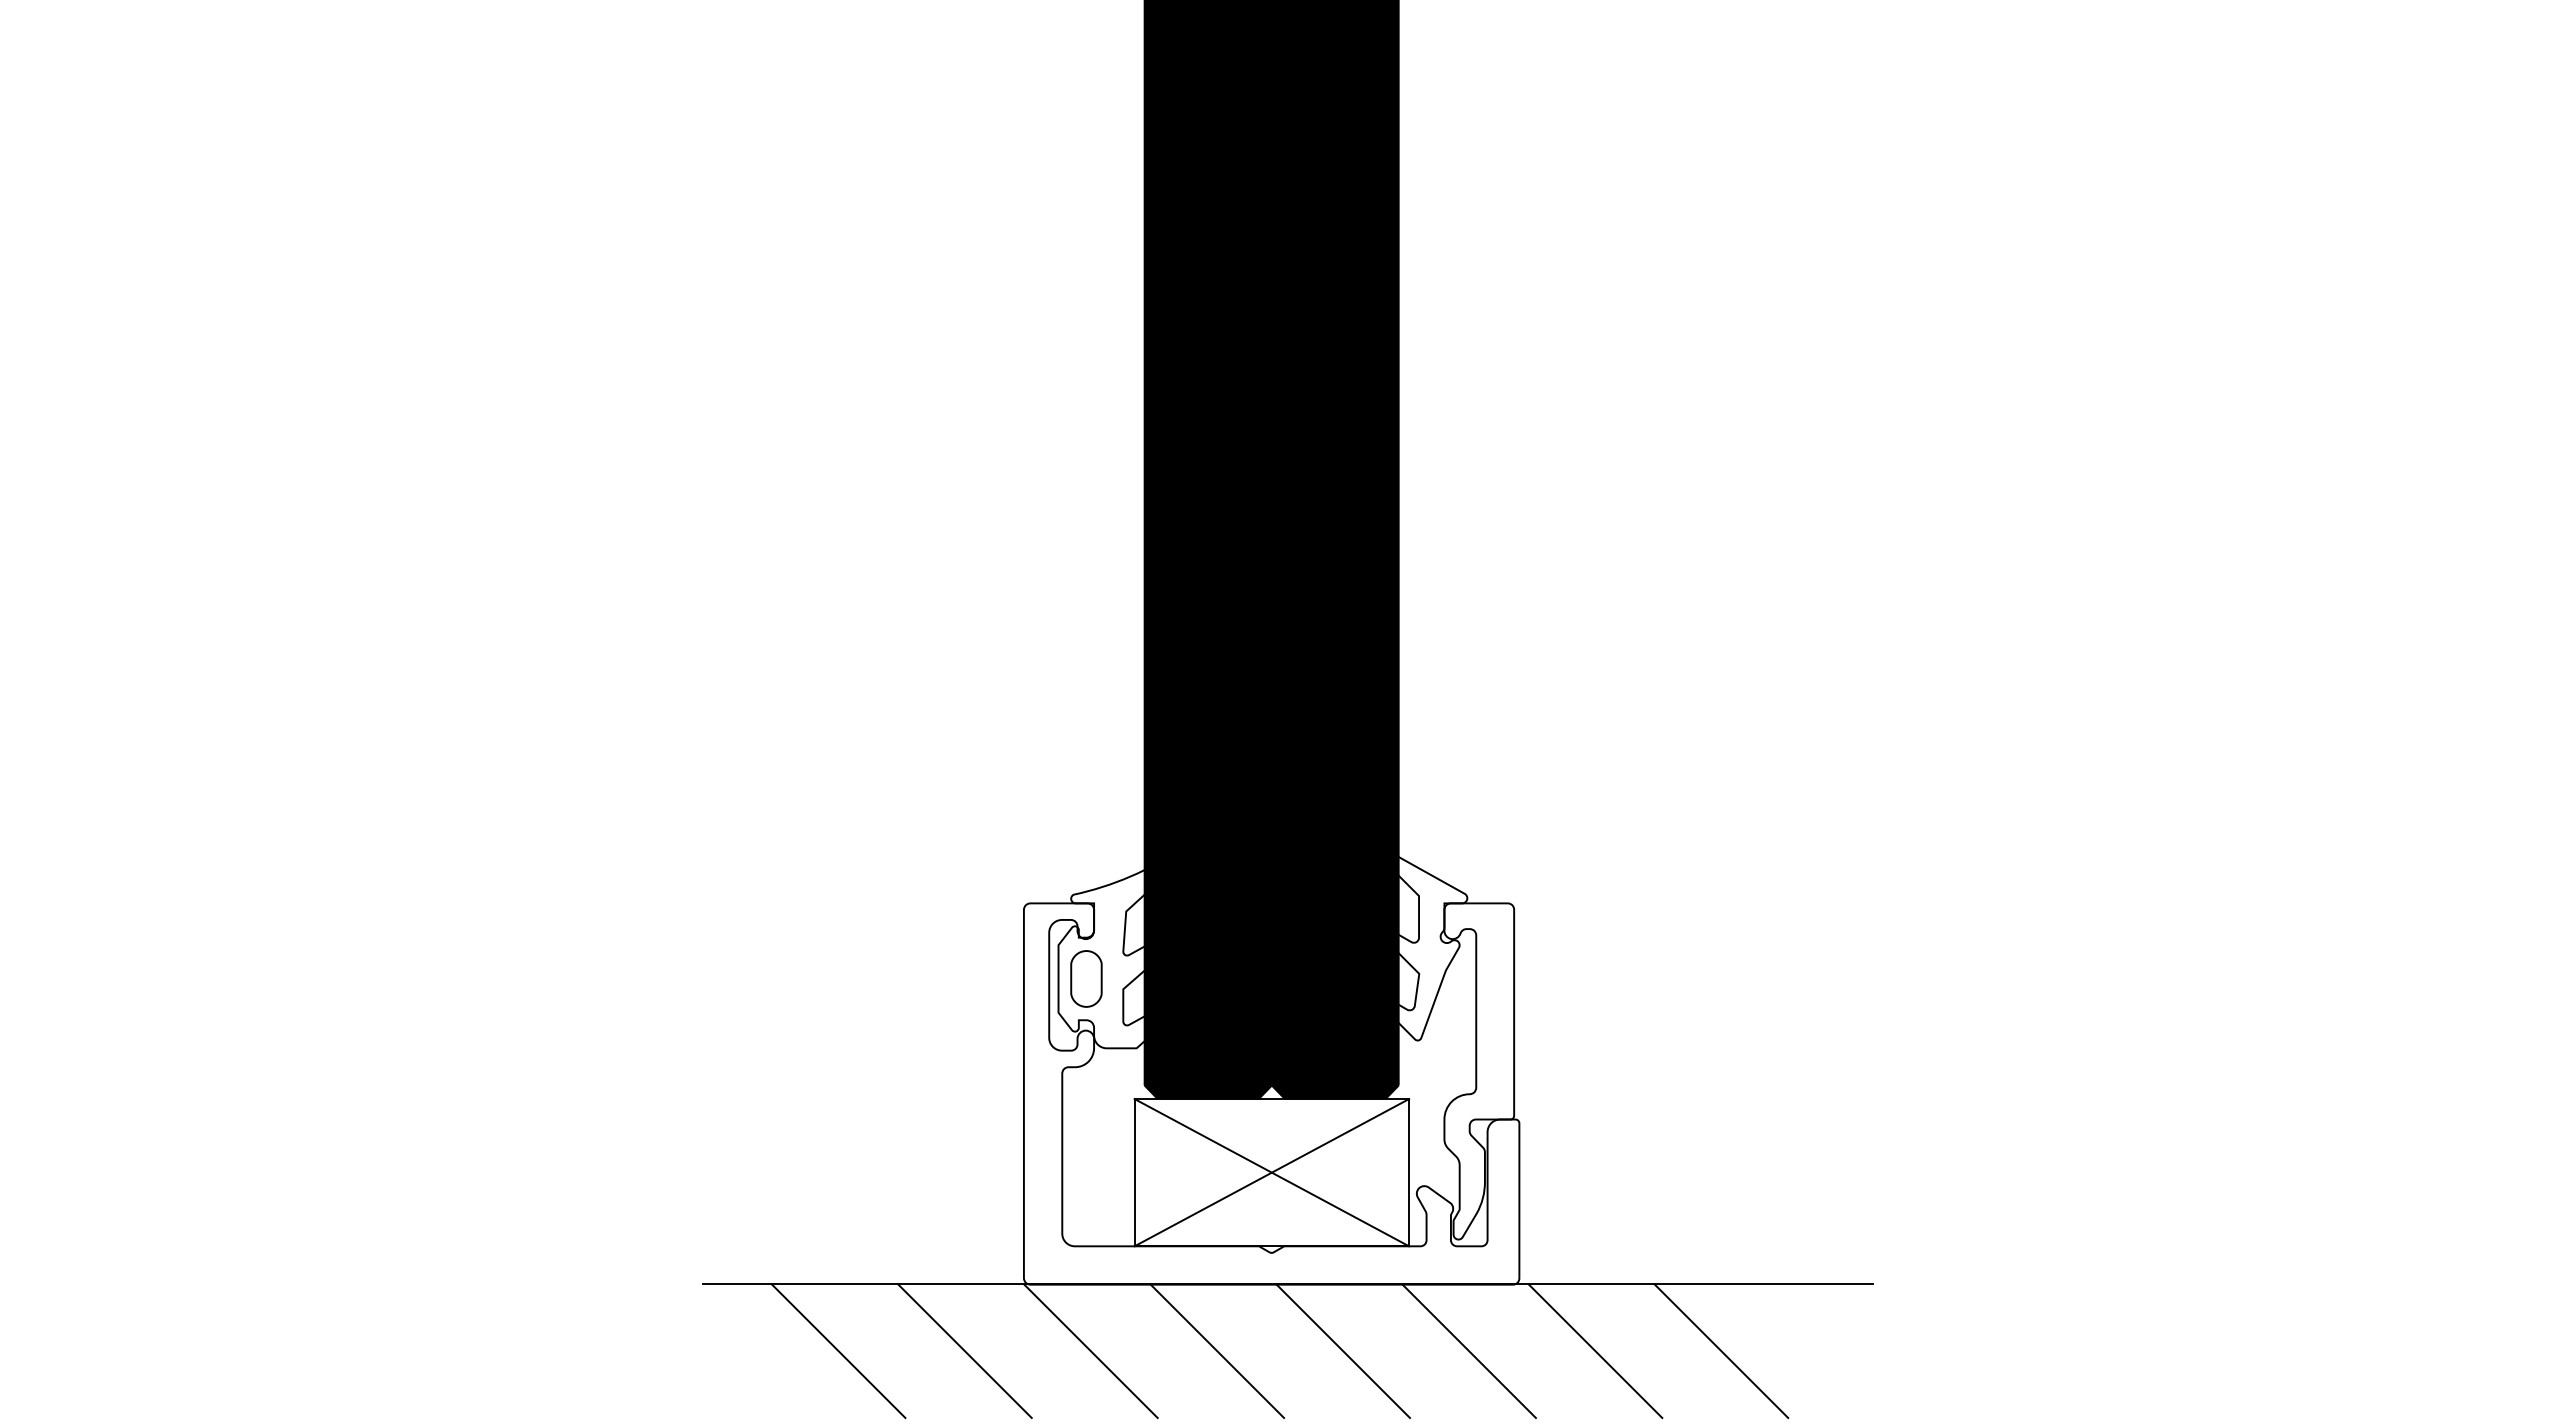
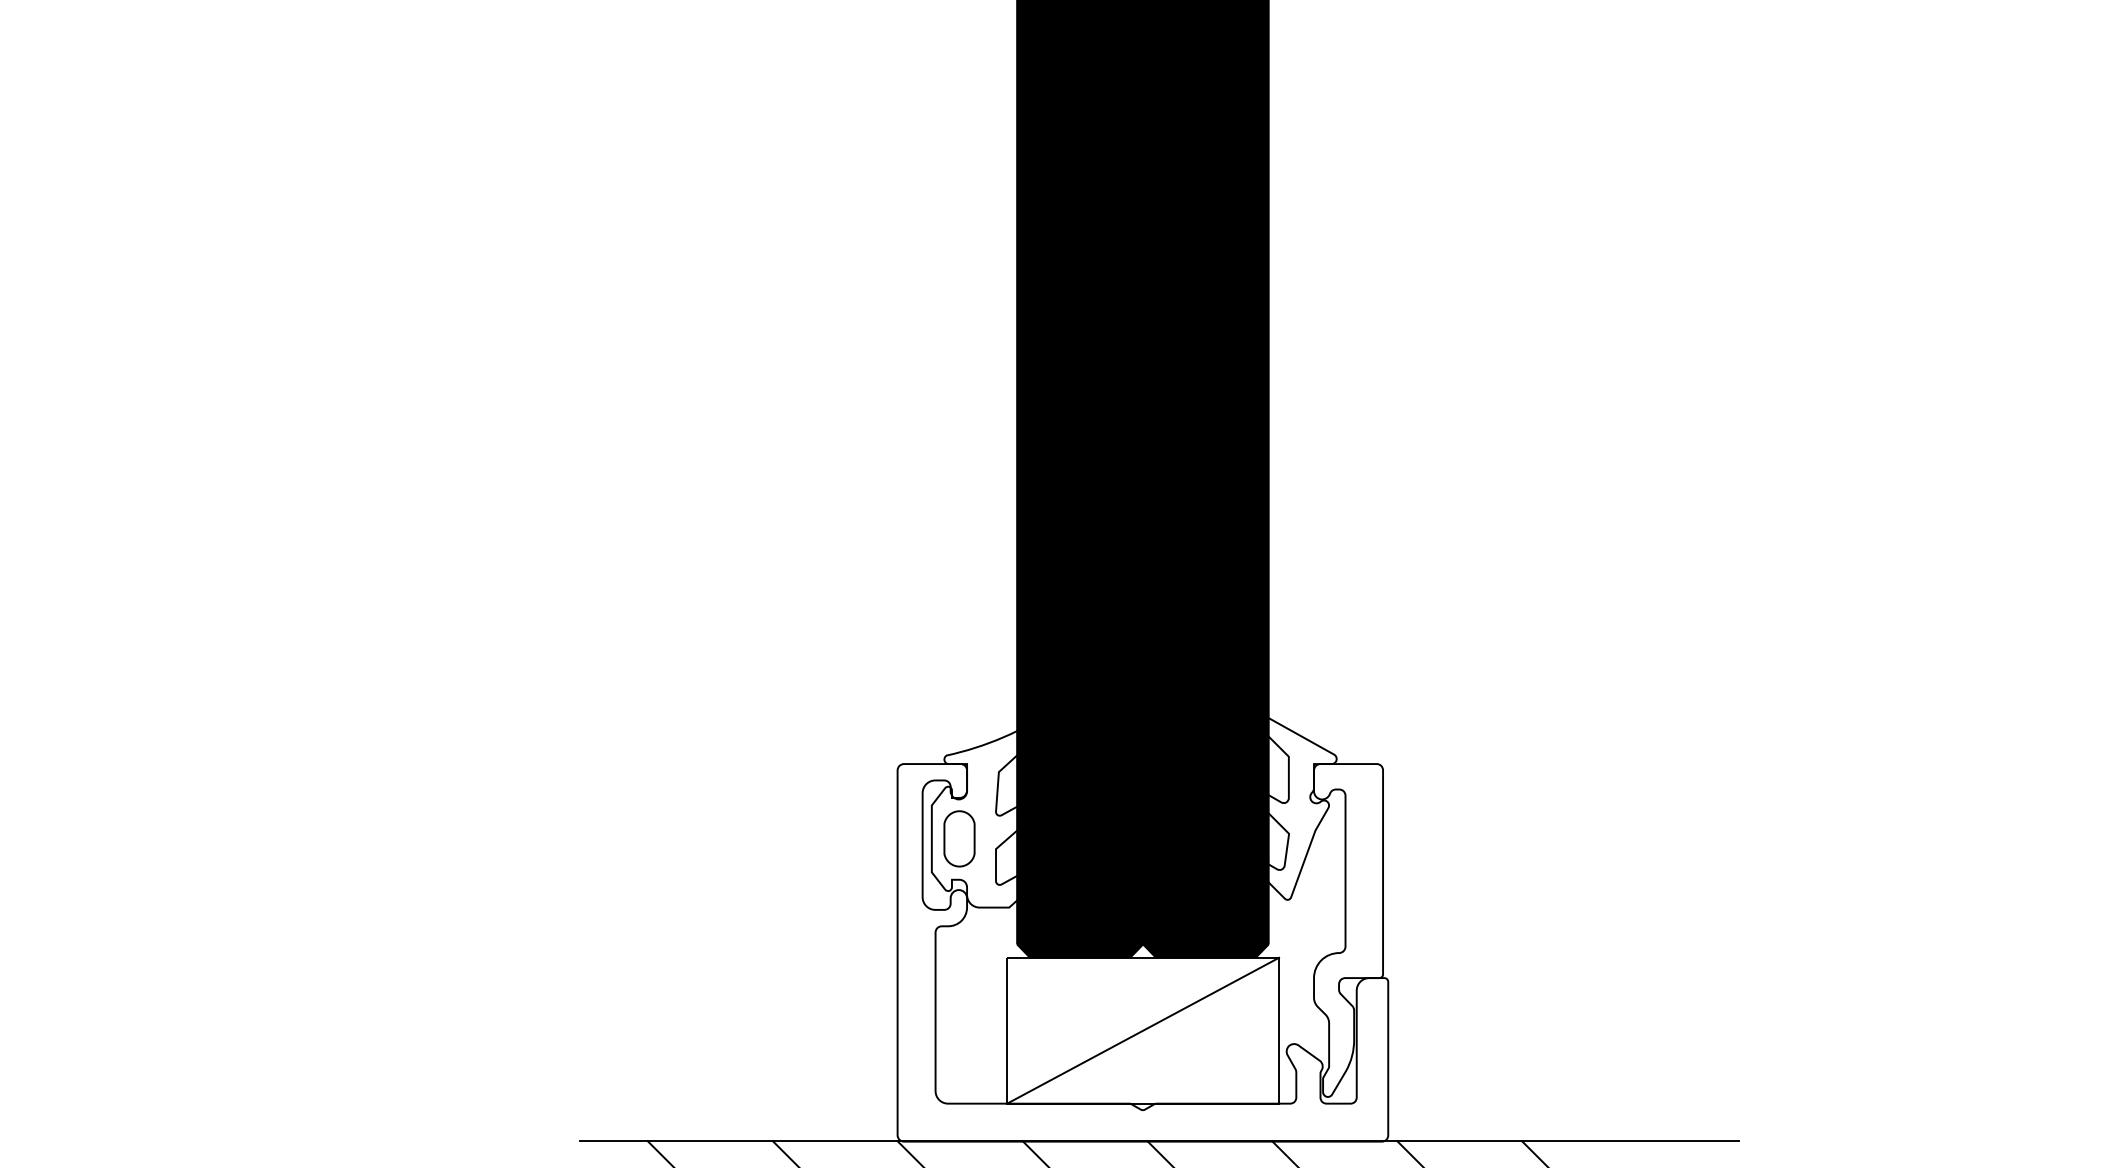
line: (1271, 1172) -> (1142, 1030), removed

